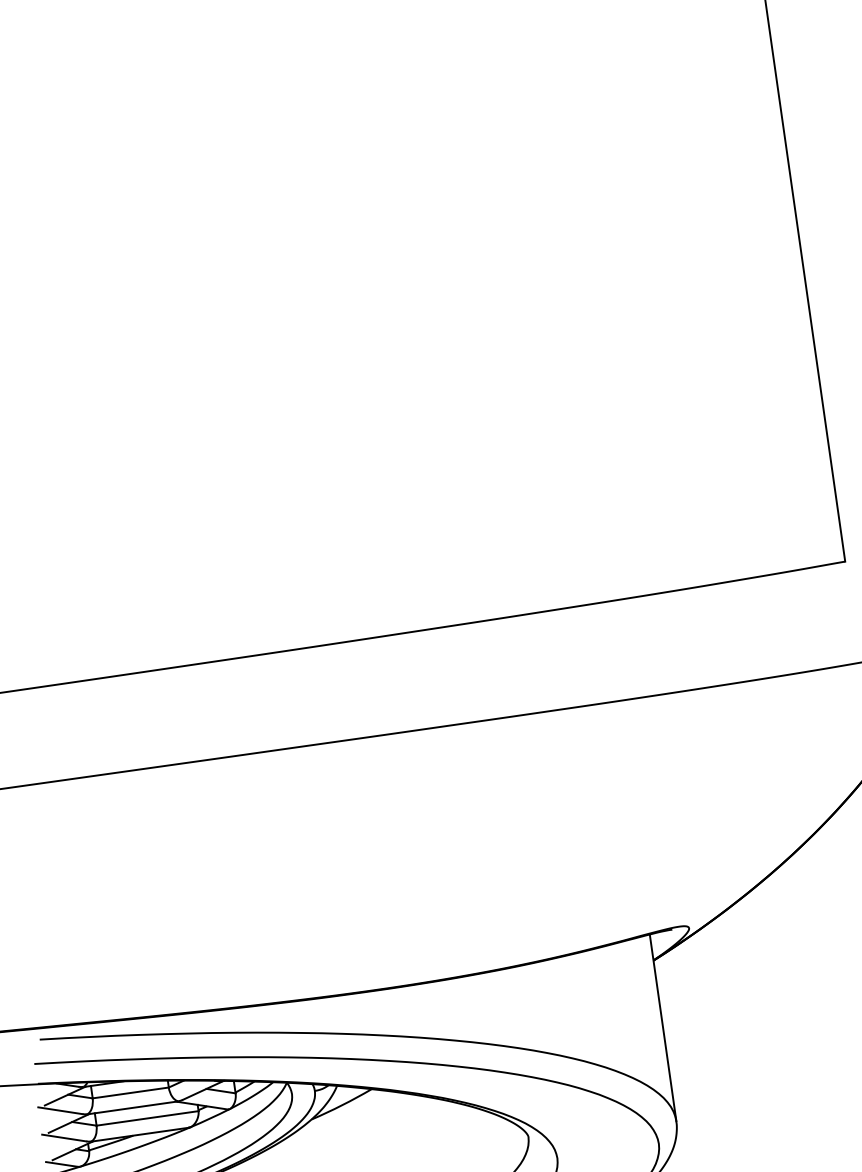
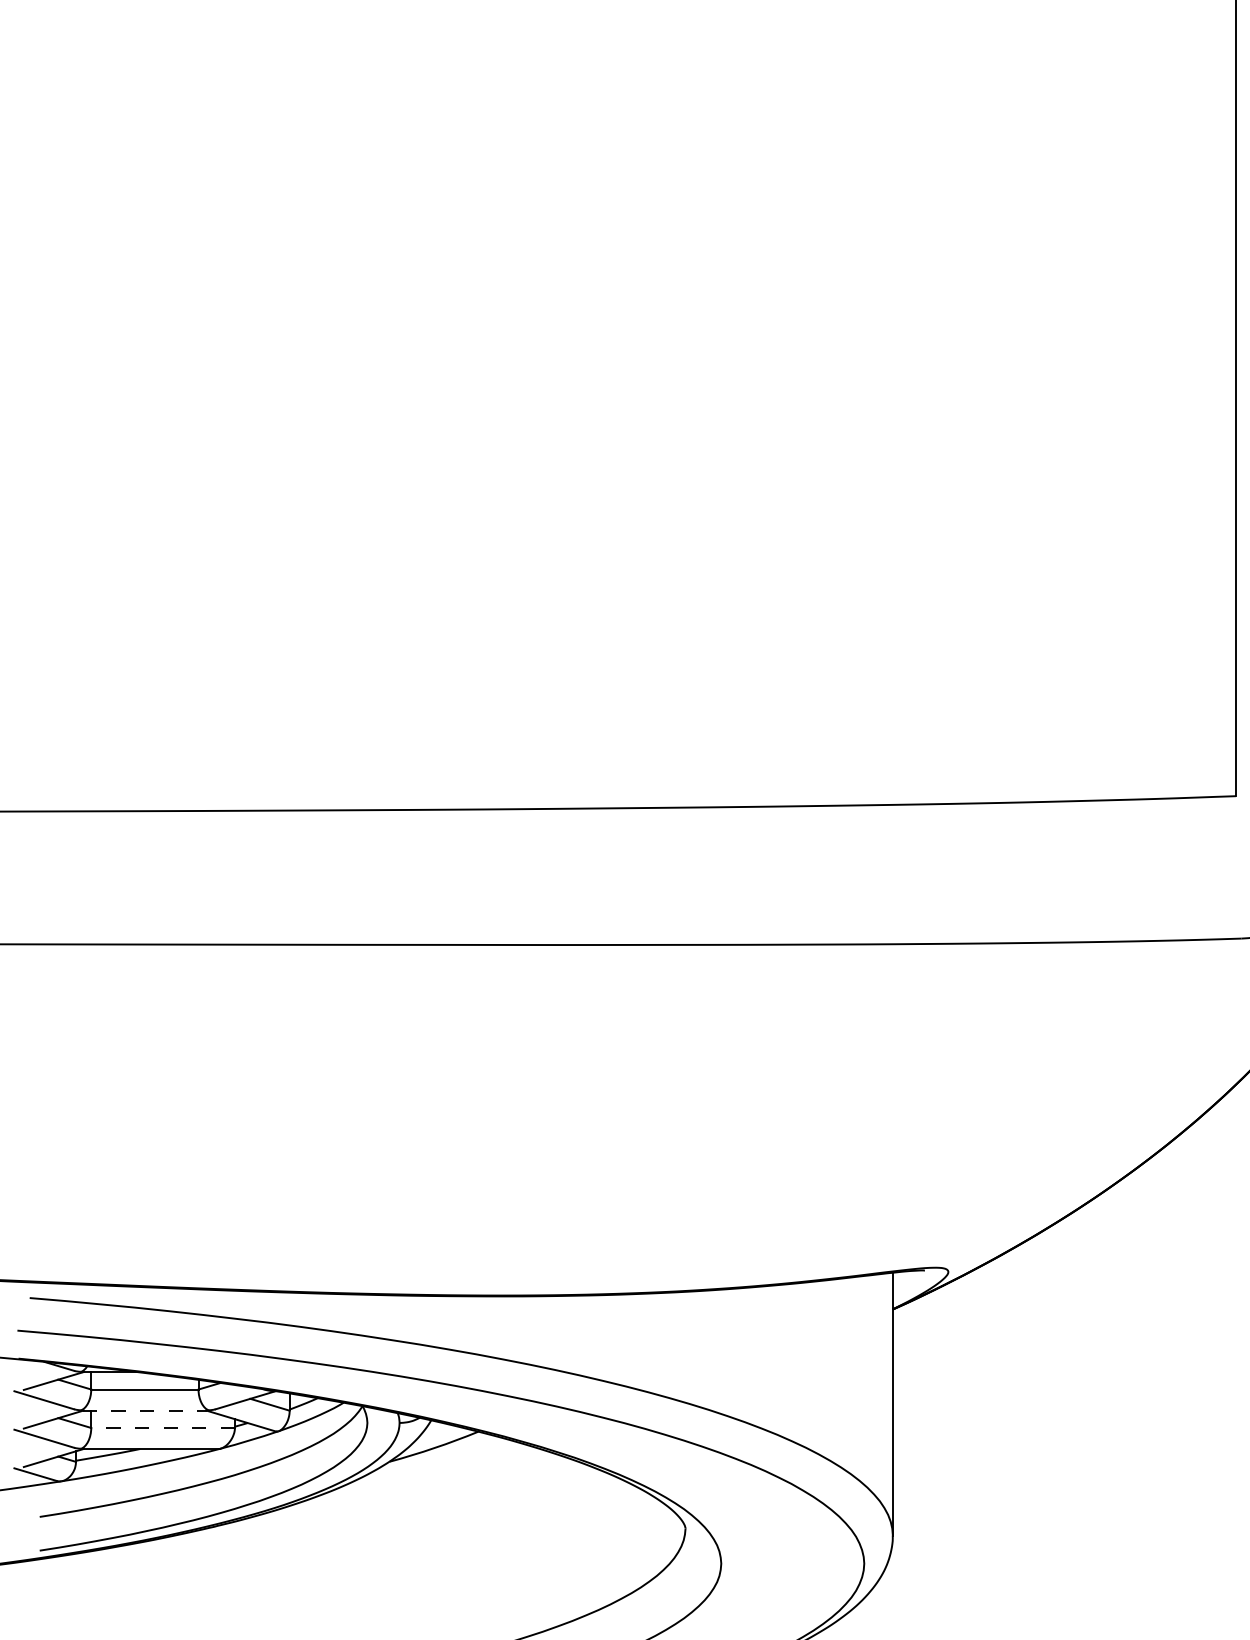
line: (133, 1107) -> (145, 1410), solid -> dashed
line: (147, 1118) -> (163, 1428), solid -> dashed

